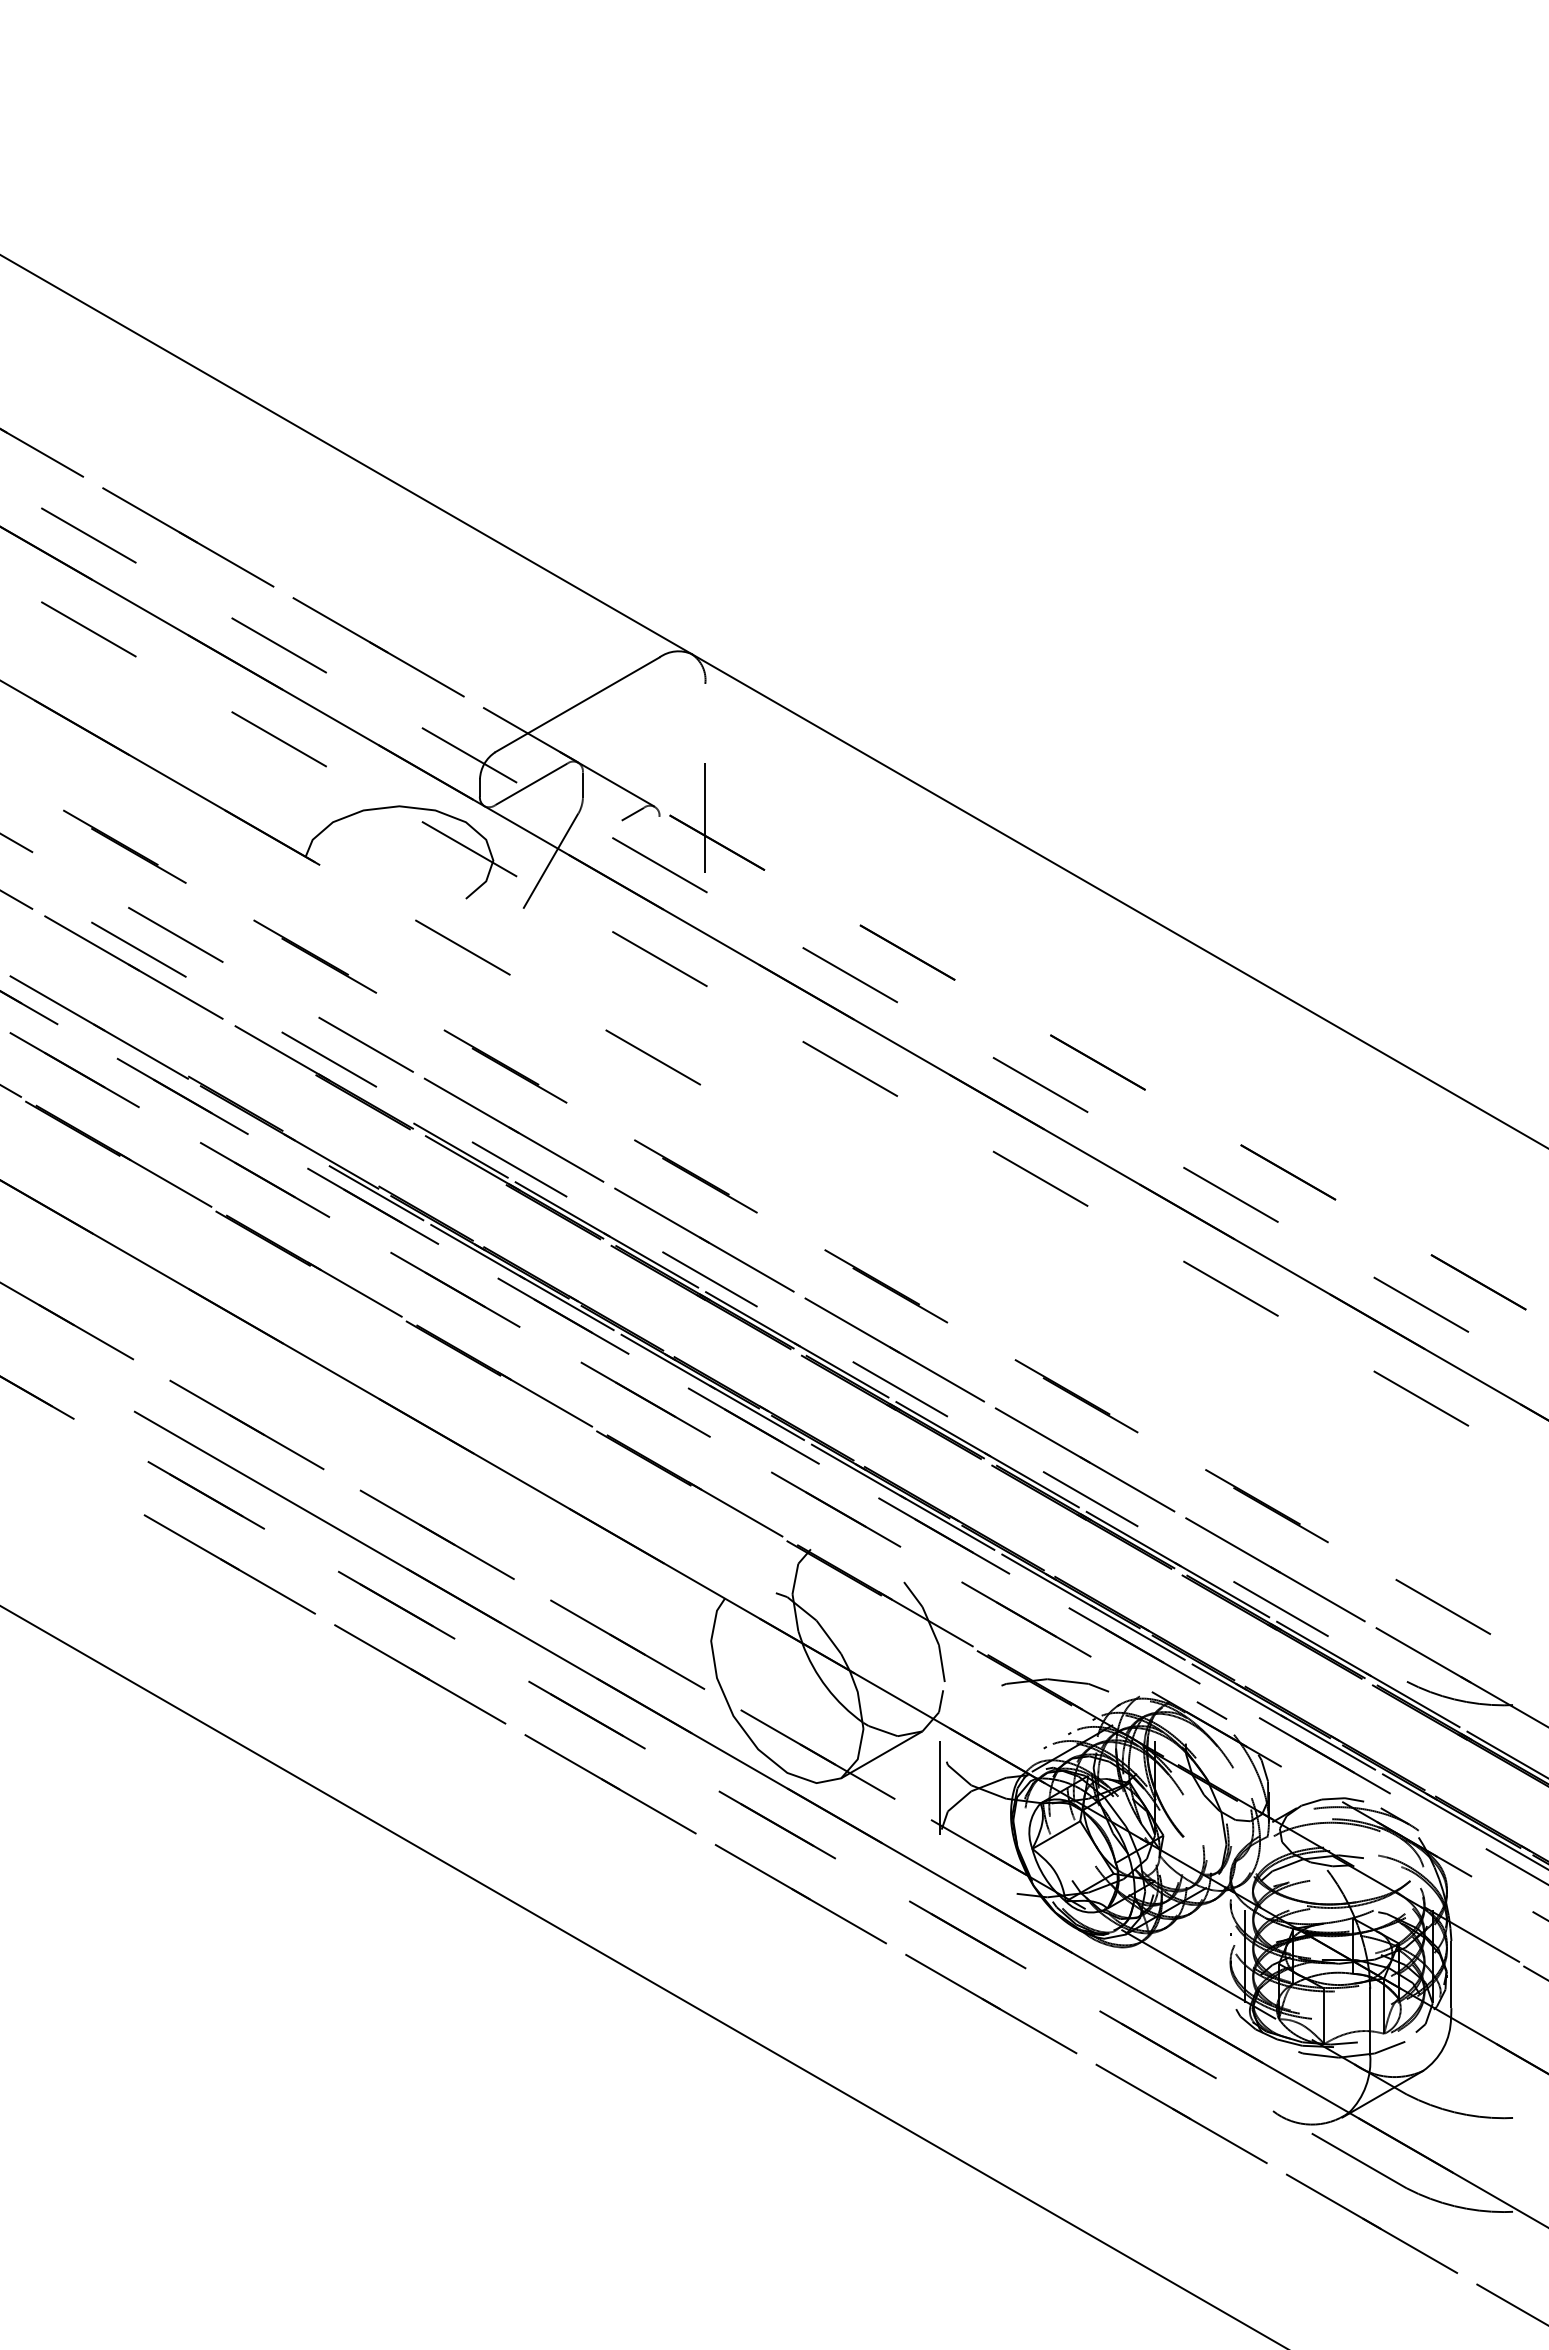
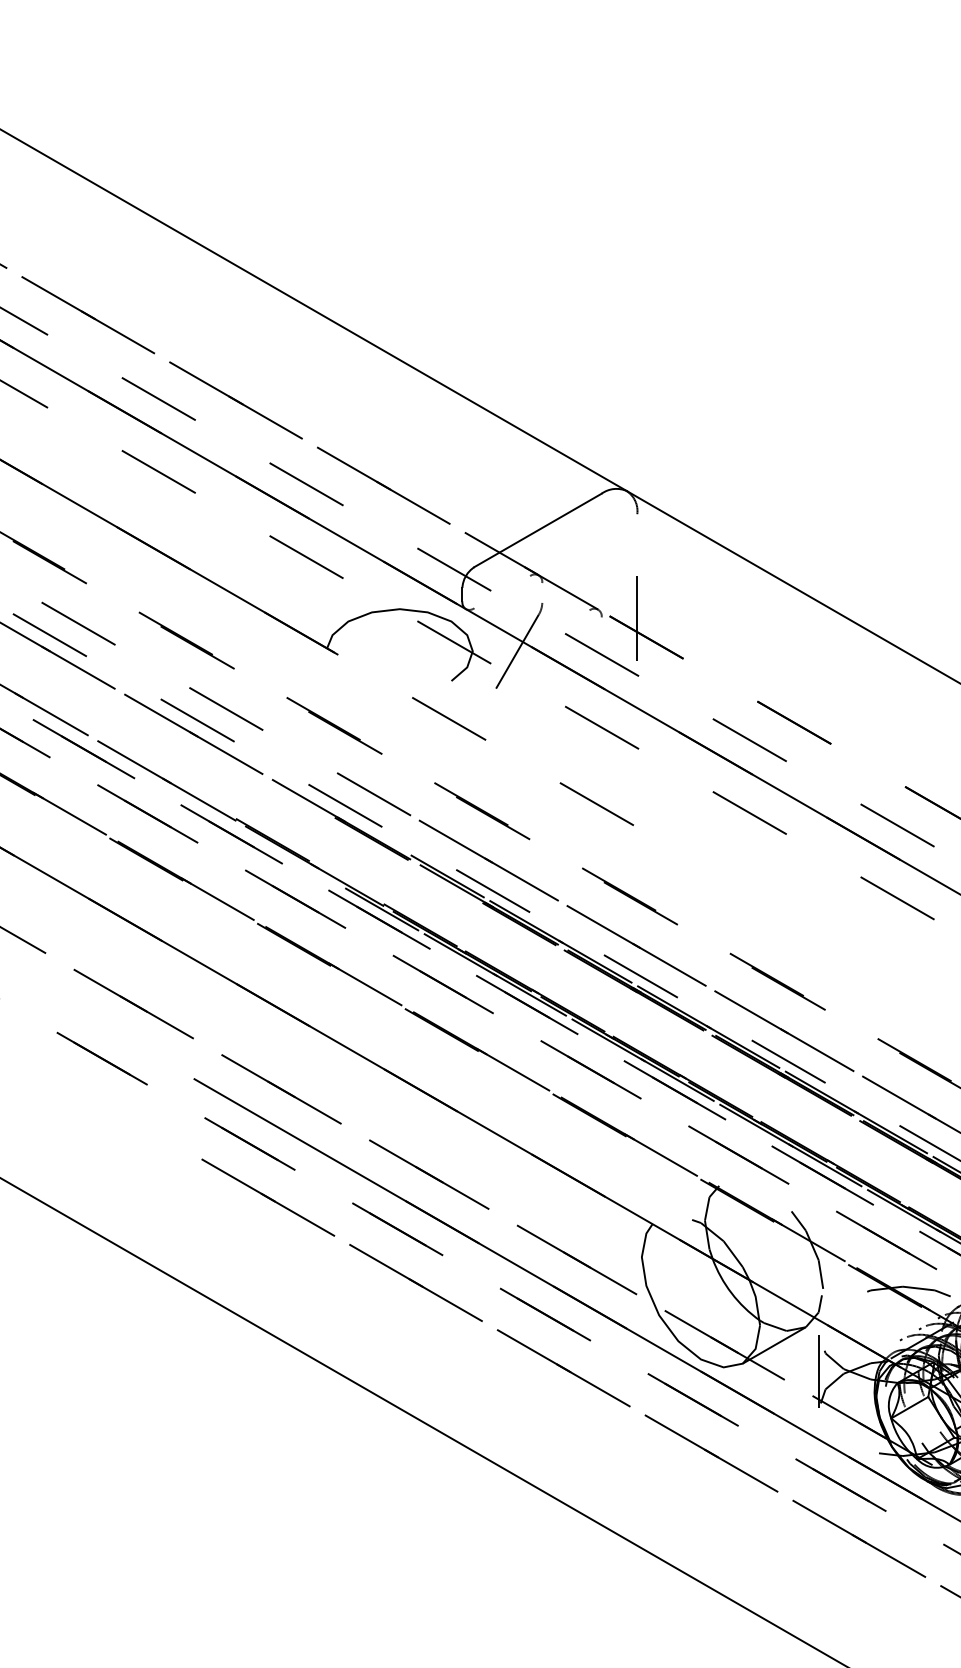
line: (531, 784) -> (502, 592), removed
line: (582, 785) -> (541, 593), removed
line: (632, 813) -> (580, 614), removed

